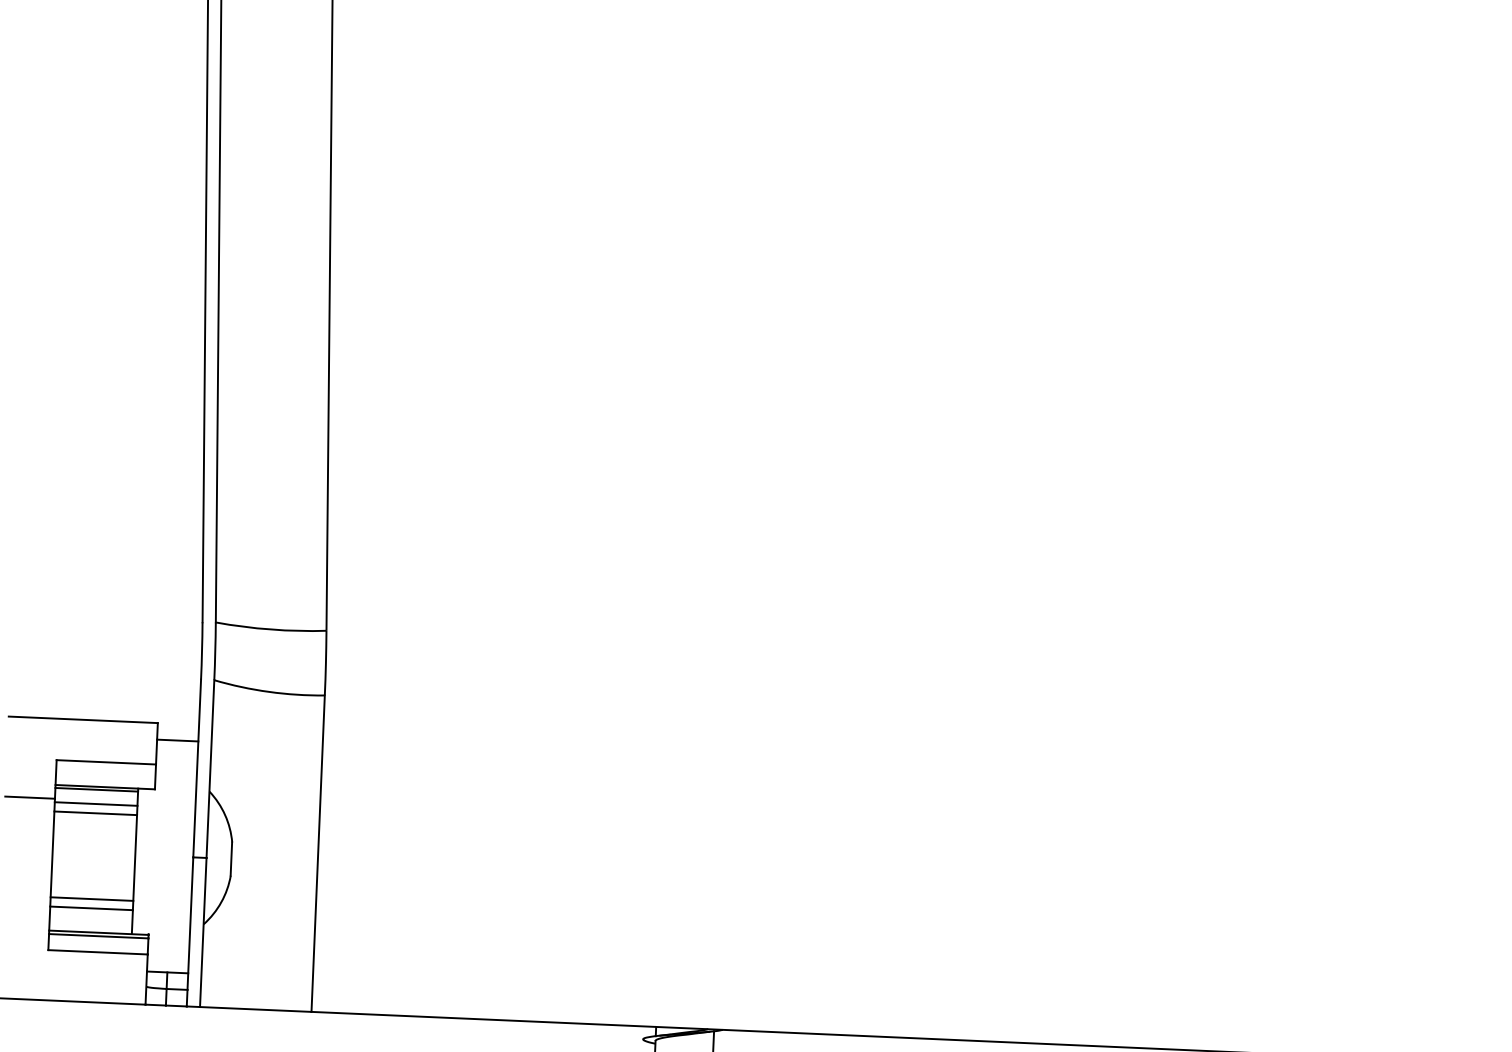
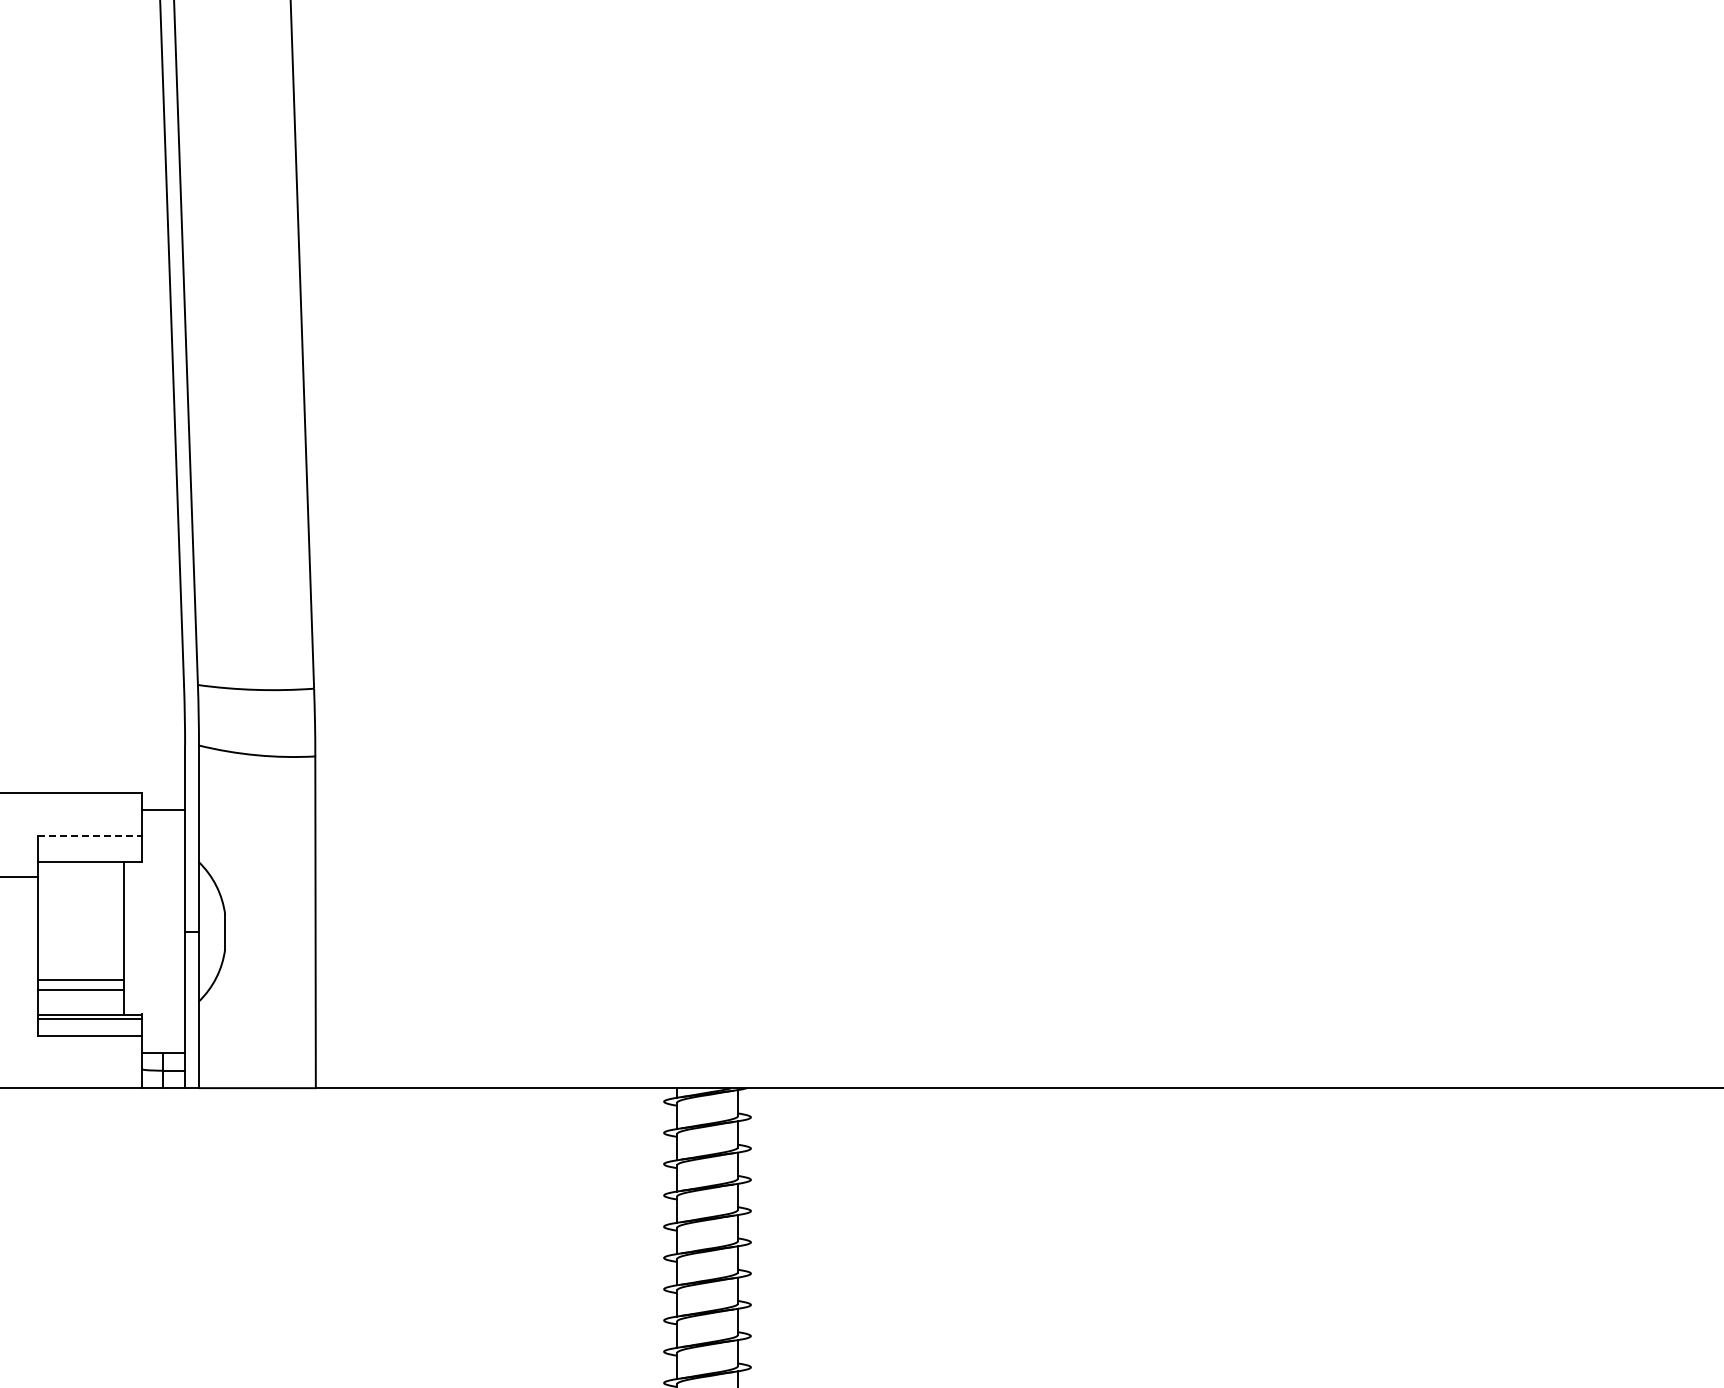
line: (107, 762) -> (90, 836), solid -> dashed
line: (96, 789) -> (80, 865), removed
line: (95, 804) -> (80, 880), removed
line: (95, 813) -> (80, 890), removed

